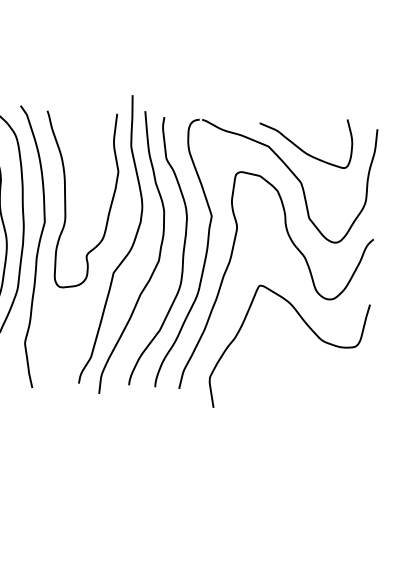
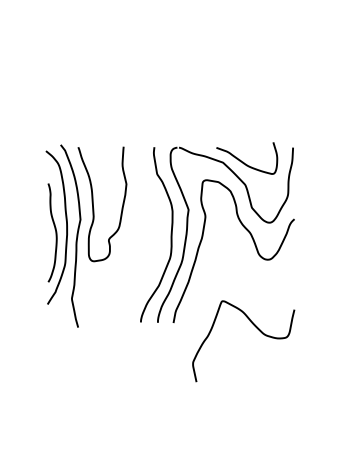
part: (123, 244) -> (132, 231), removed
curve: (310, 330) -> (256, 328), moved

